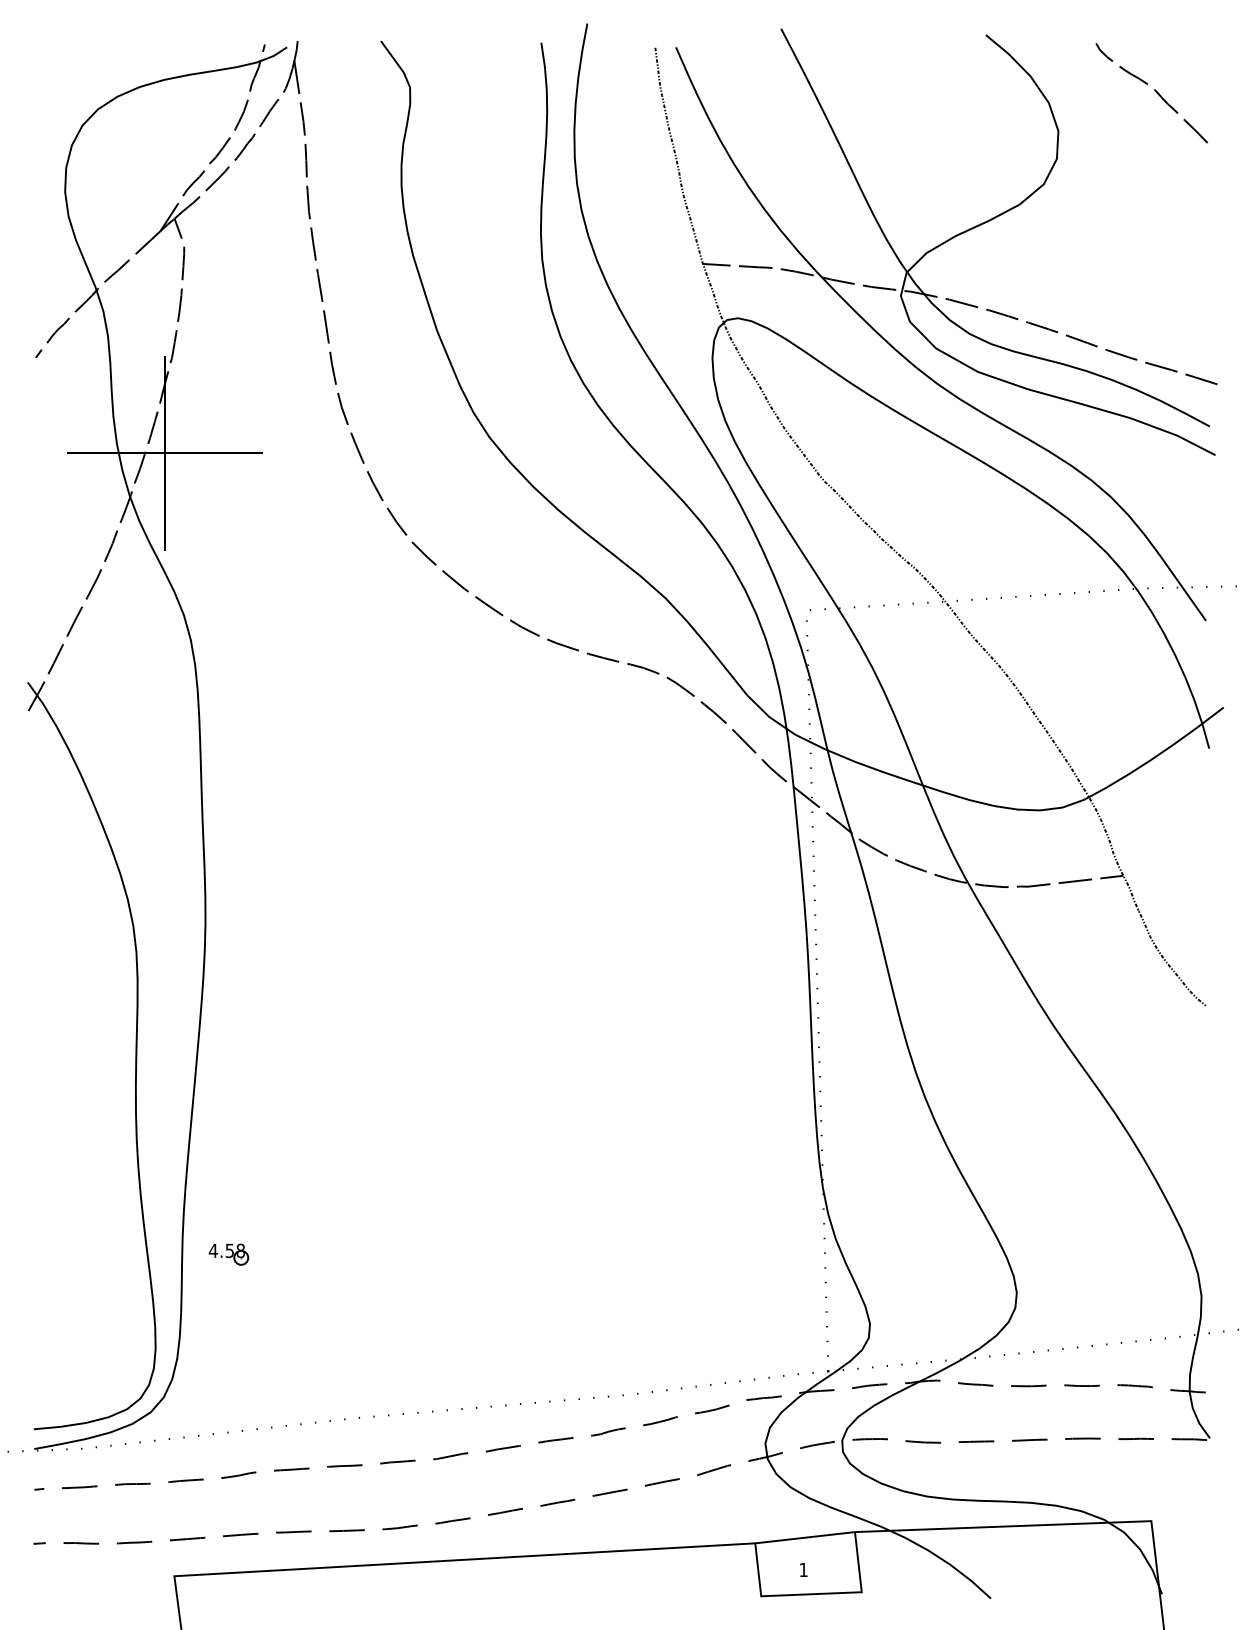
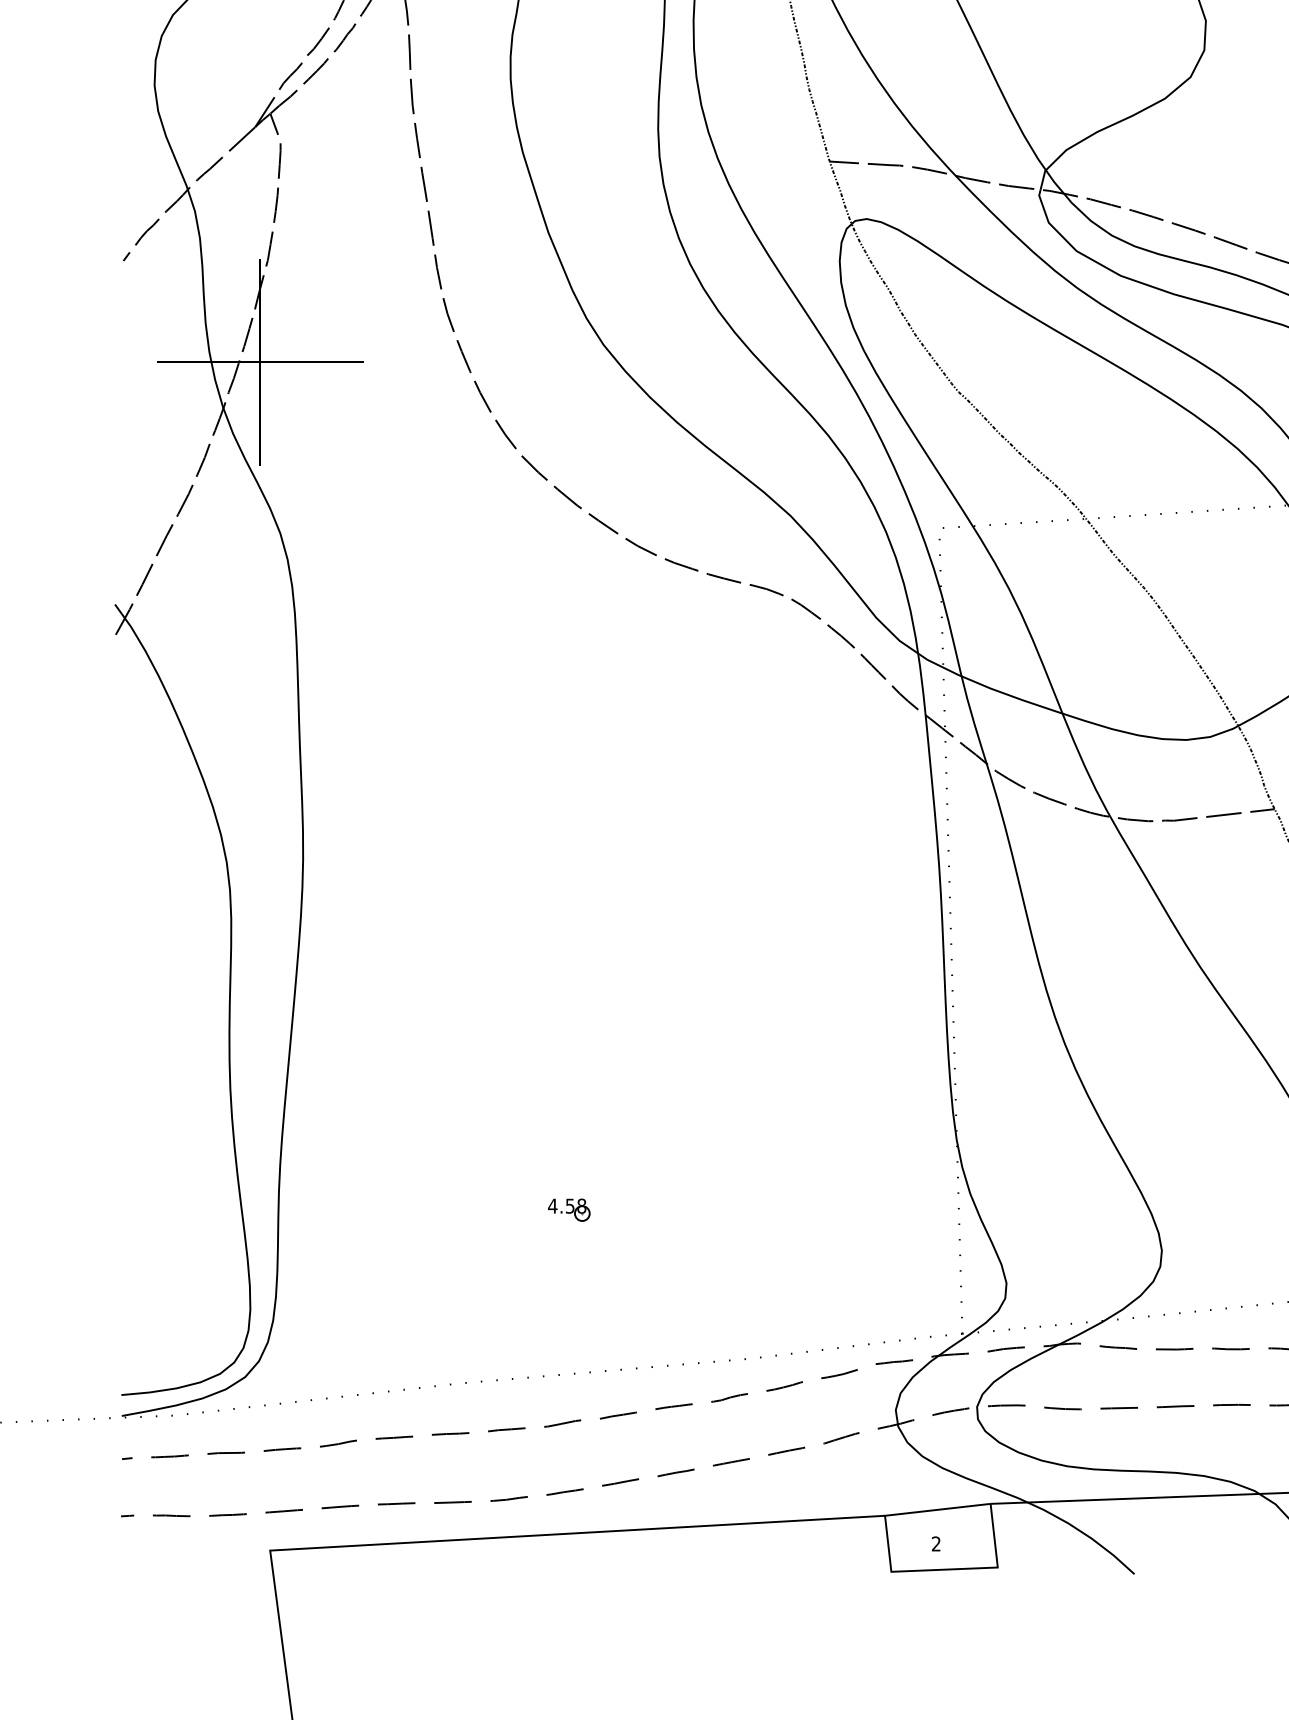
part: (228, 1254) -> (568, 1210), moved
text: (803, 1569) -> (936, 1543), 1 -> 2

